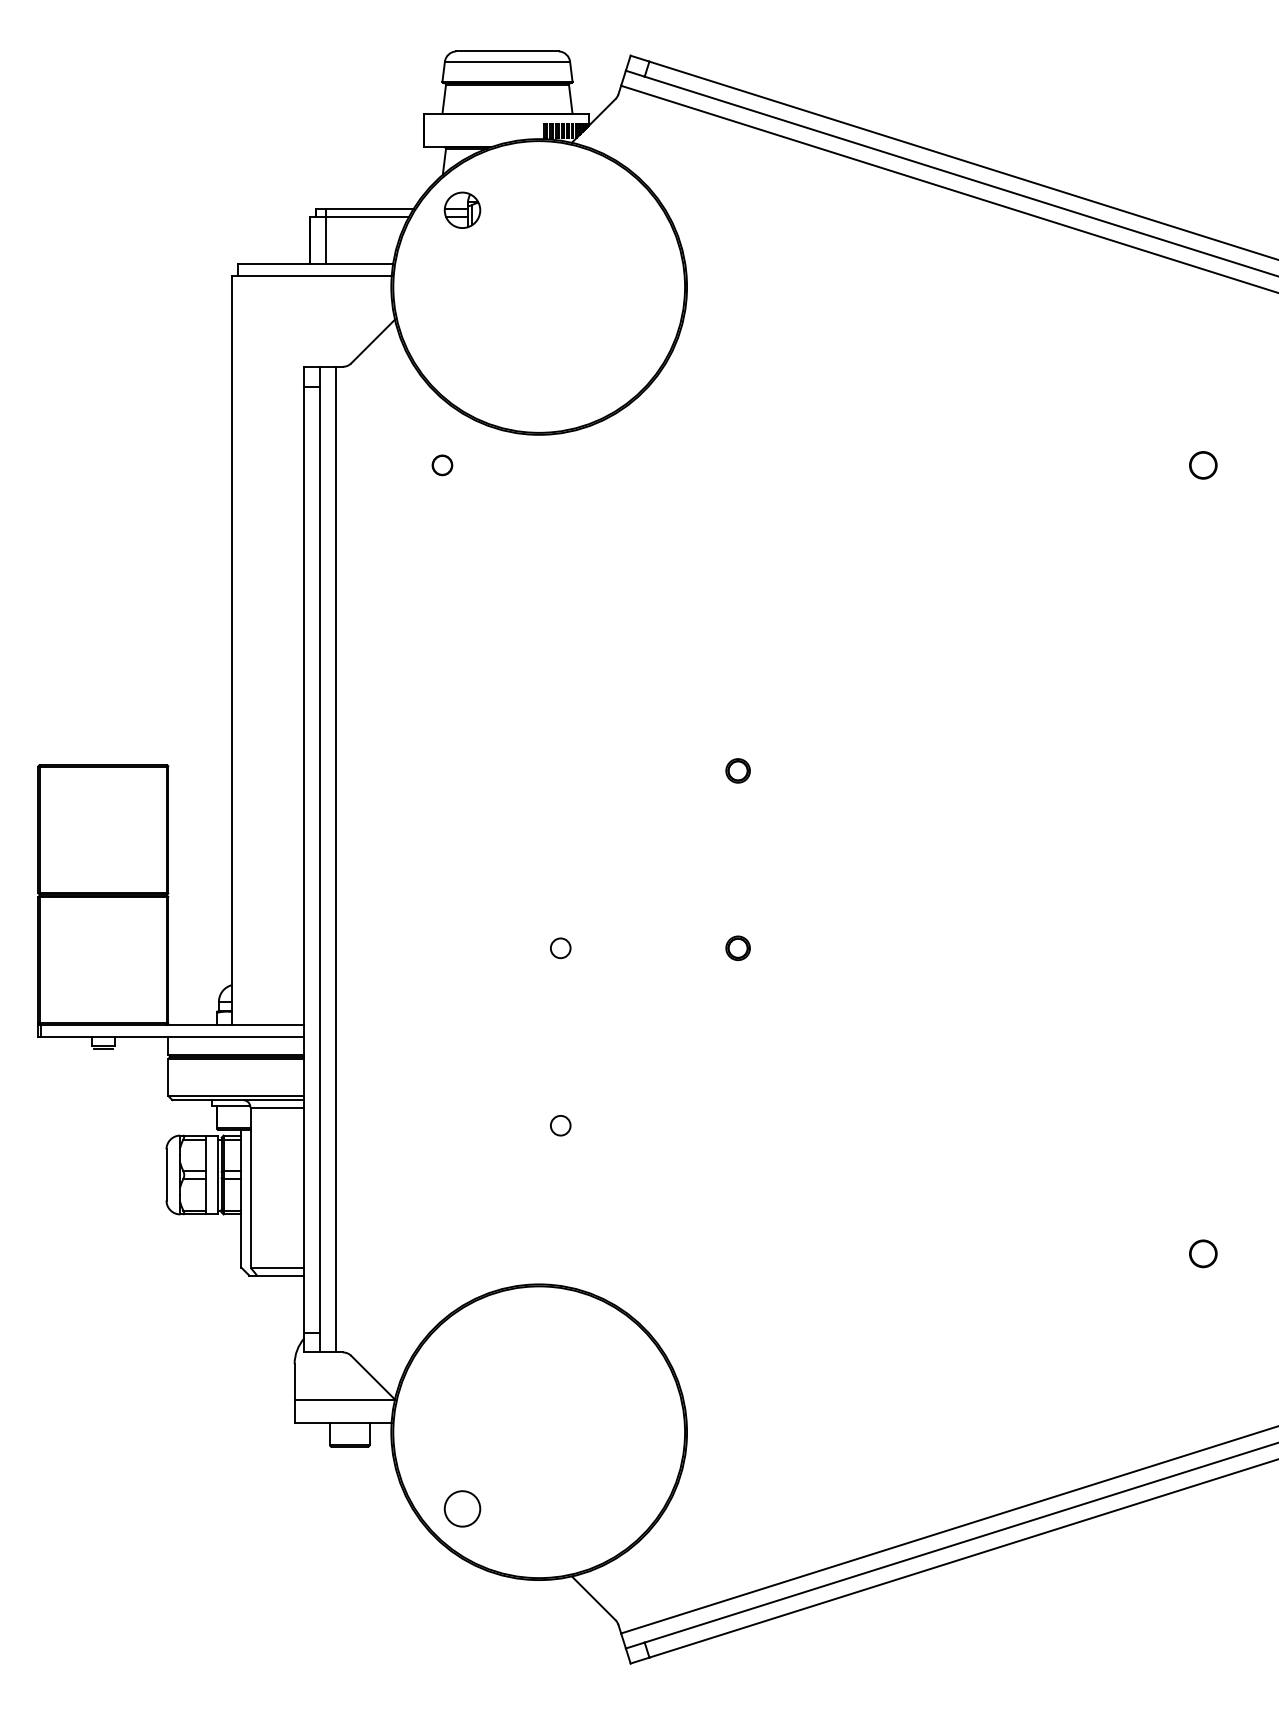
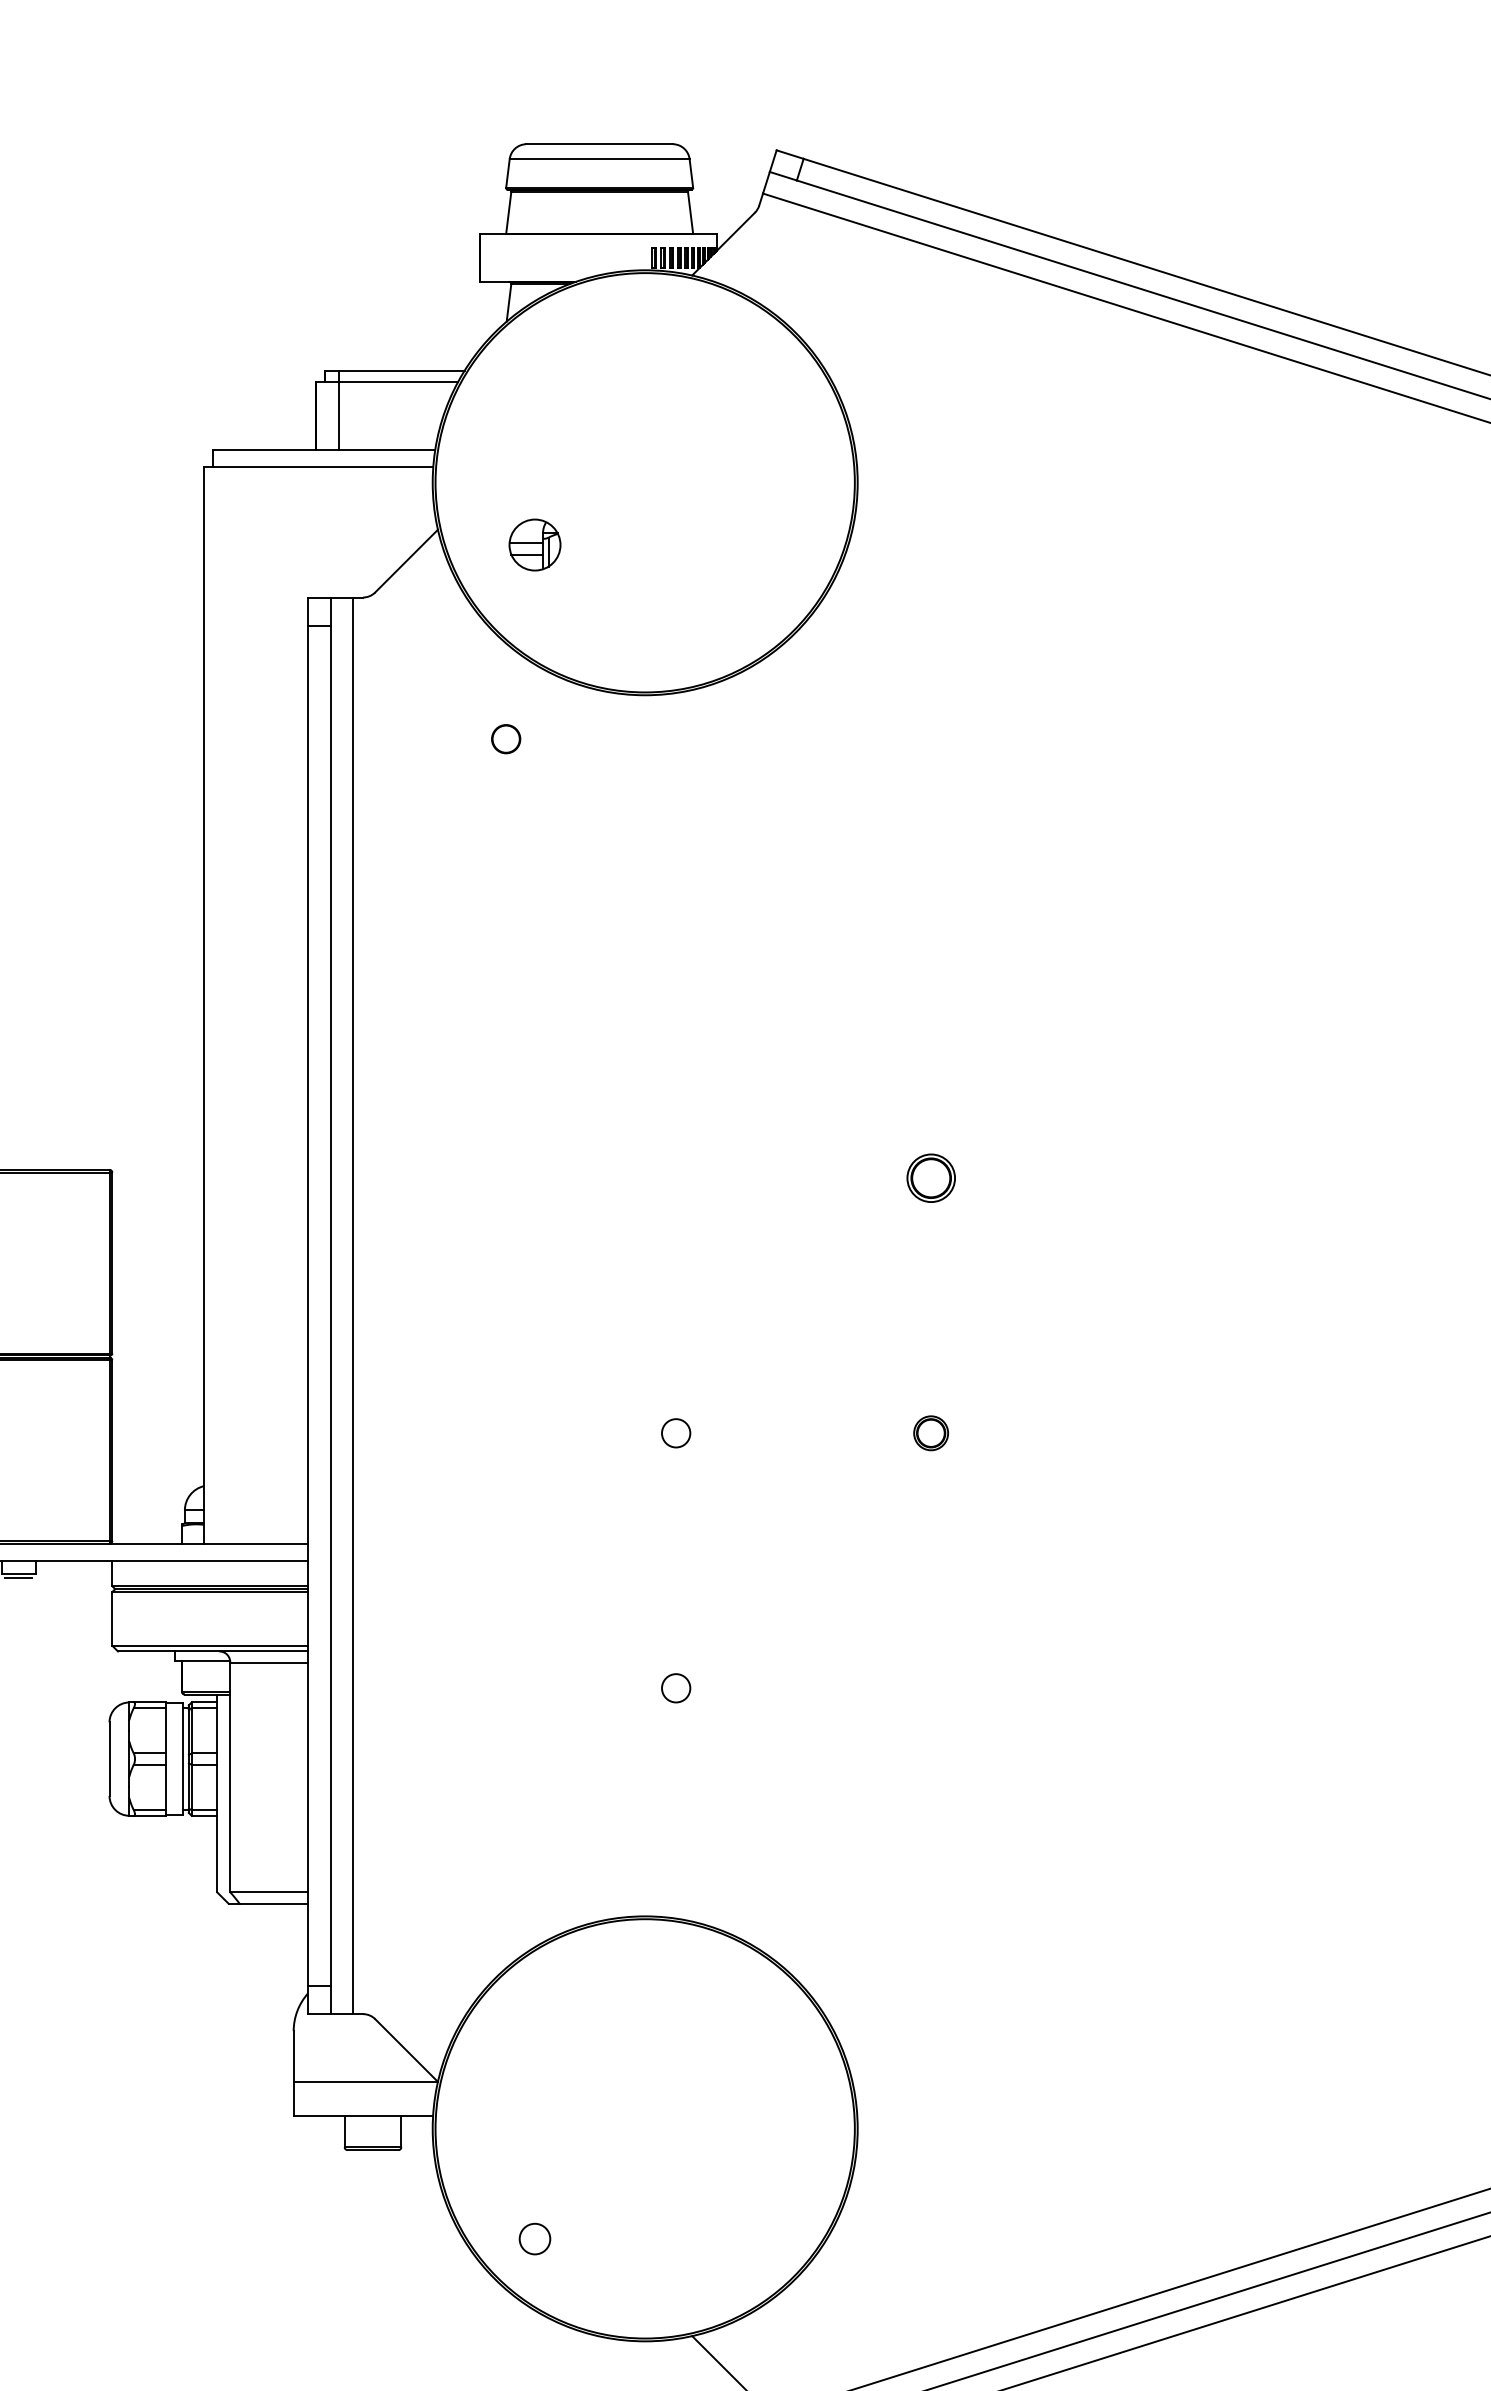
part: (462, 209) -> (534, 543), moved
part: (737, 770) -> (930, 1177), size x1.4
circle: (462, 1508) -> (534, 2238), size x0.6

